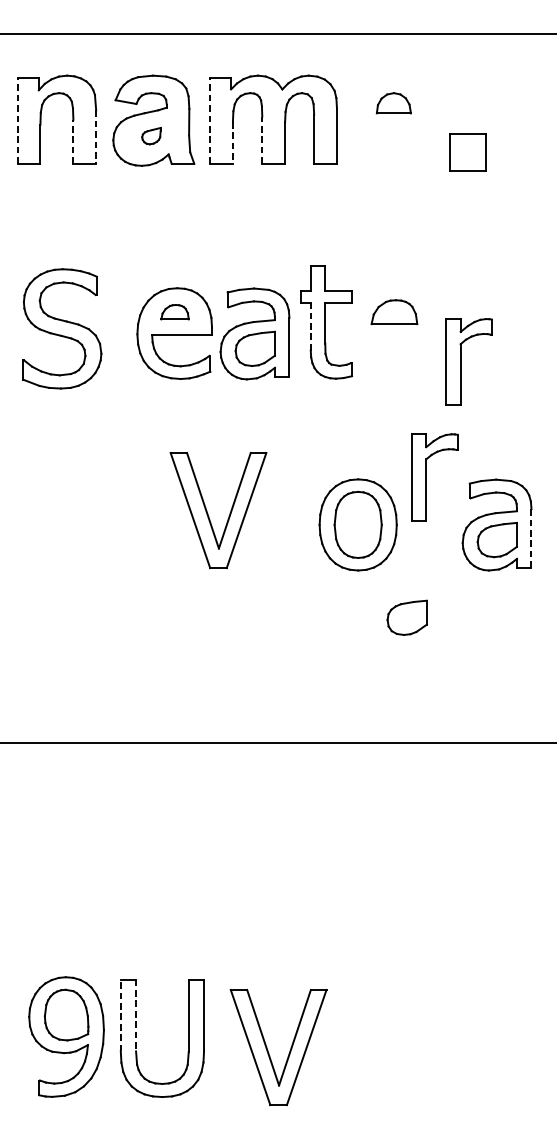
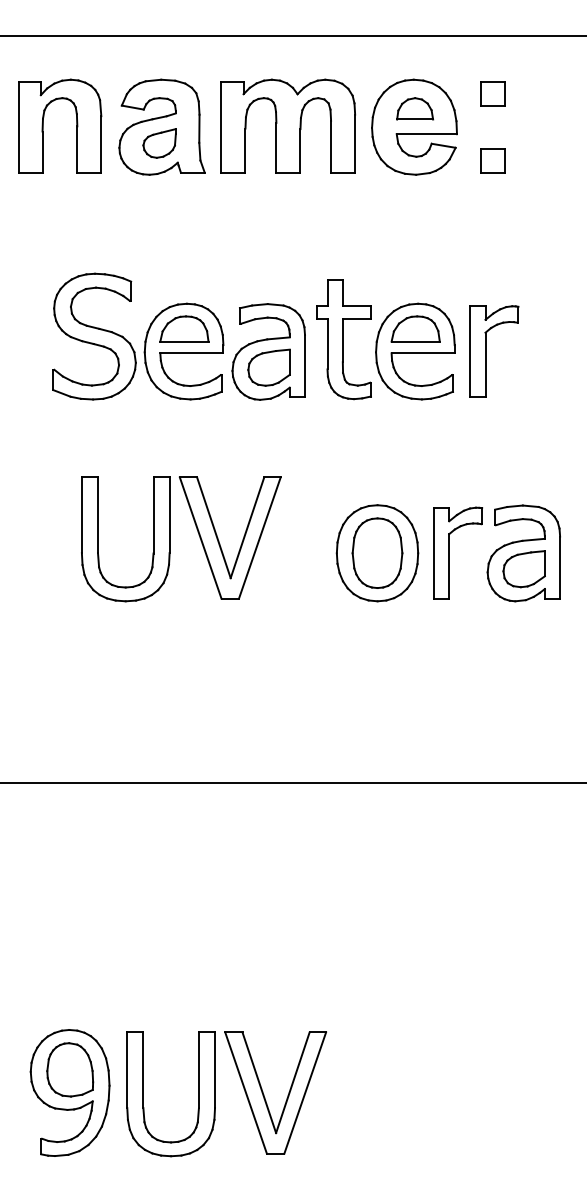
part: (467, 88) -> (492, 93), added
line: (17, 120) -> (18, 126), dashed -> solid
line: (210, 120) -> (221, 126), dashed -> solid
part: (393, 120) -> (414, 126), added
part: (151, 136) -> (159, 143), size x1.67
line: (96, 137) -> (101, 144), dashed -> solid
line: (262, 139) -> (276, 147), dashed -> solid
line: (73, 141) -> (77, 149), dashed -> solid
line: (232, 143) -> (245, 151), dashed -> solid
part: (467, 152) -> (492, 160), size x0.62
part: (175, 311) -> (184, 328), size x1.67
line: (310, 325) -> (327, 343), dashed -> solid
part: (62, 328) -> (94, 336), moved
part: (394, 333) -> (415, 351), added
part: (461, 361) -> (486, 351), moved
part: (426, 476) -> (449, 552), moved
part: (93, 511) -> (98, 539), added
line: (531, 539) -> (560, 568), dashed -> solid
part: (406, 618) -> (428, 651), removed
line: (120, 1015) -> (127, 1070), dashed -> solid
line: (136, 1015) -> (143, 1070), dashed -> solid
part: (268, 1048) -> (264, 1094), moved

